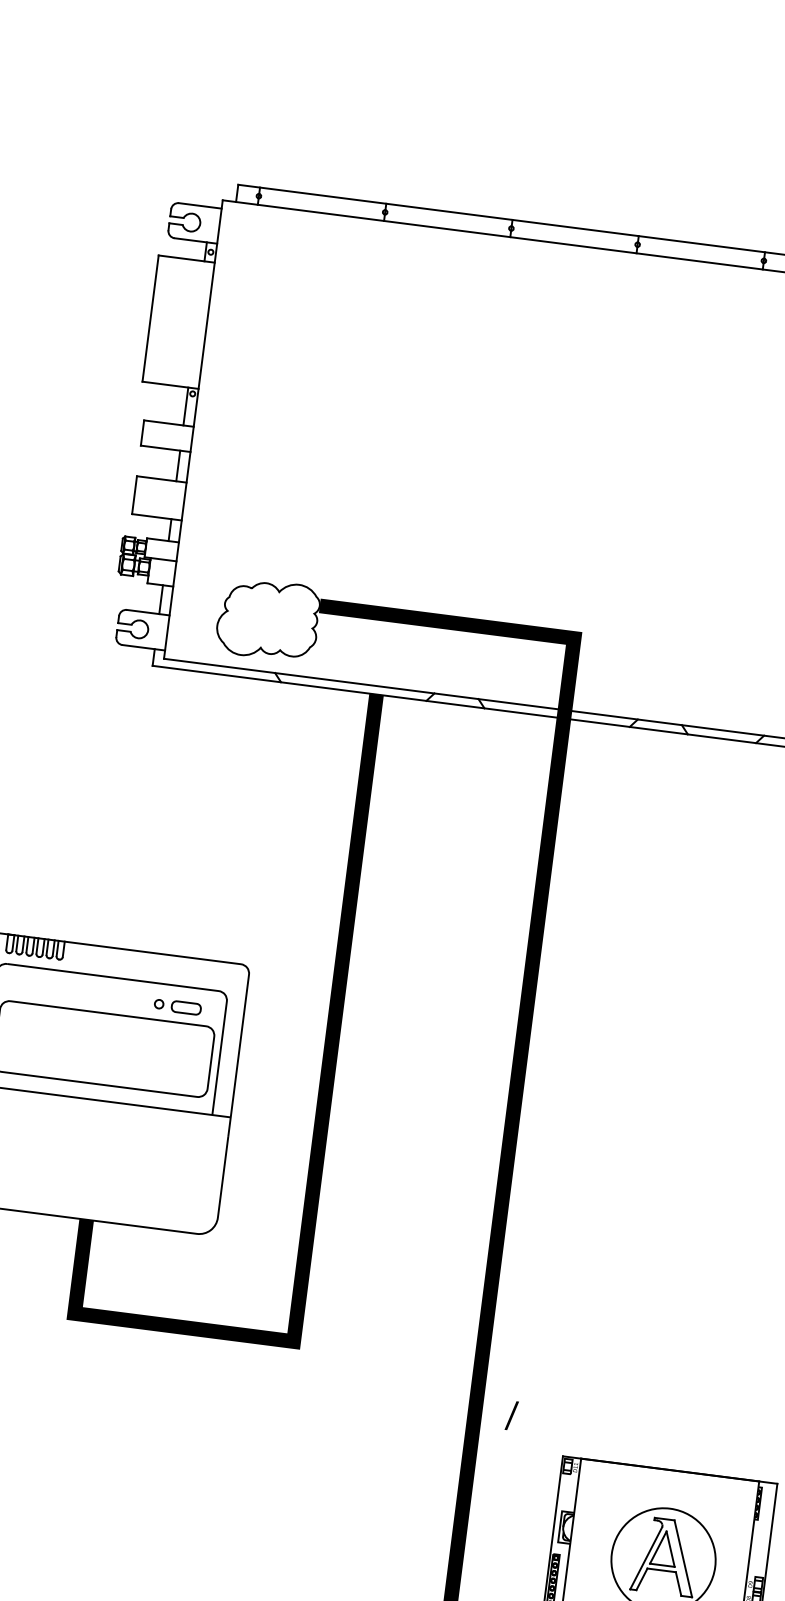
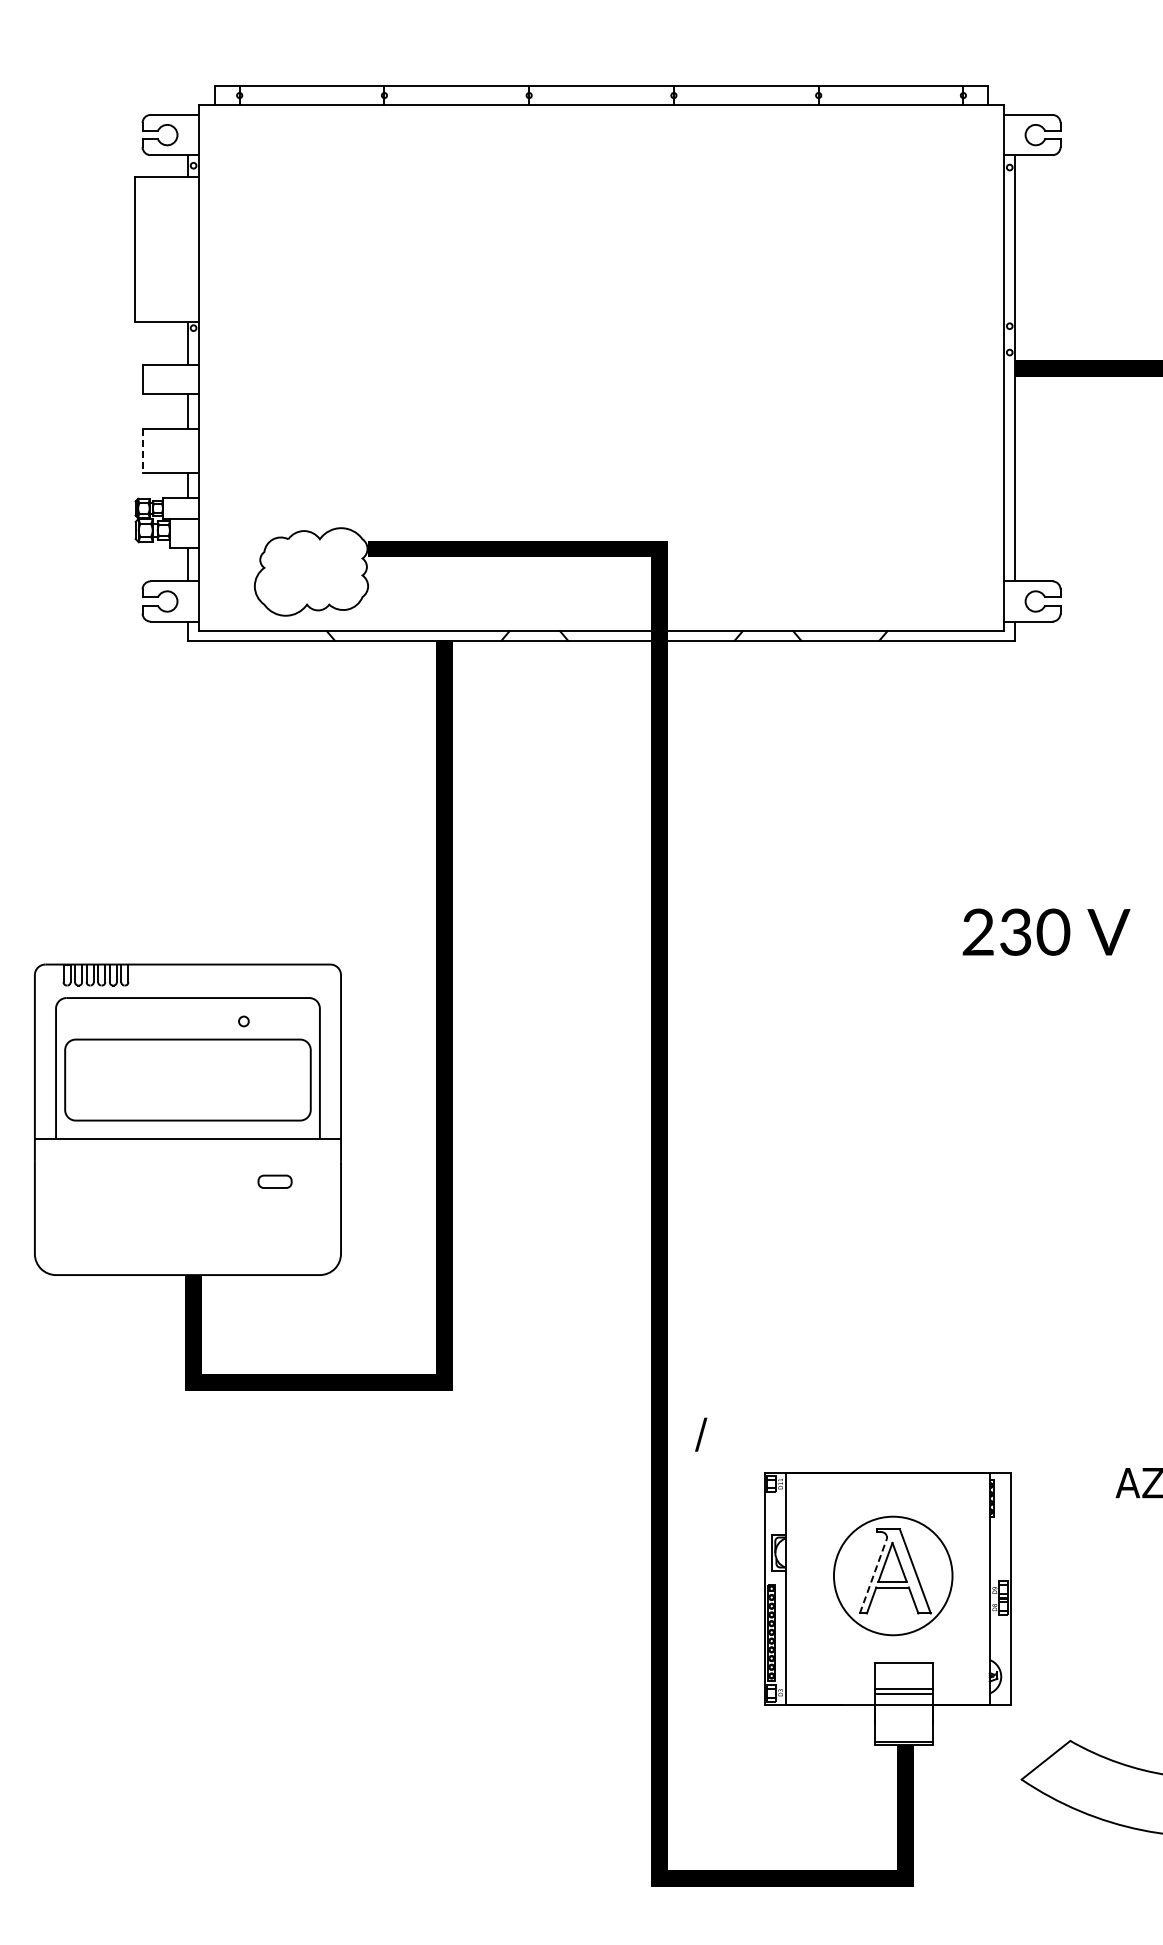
line: (134, 494) -> (142, 450), solid -> dashed
part: (185, 1007) -> (274, 1181), moved
line: (646, 1558) -> (873, 1576), solid -> dashed

